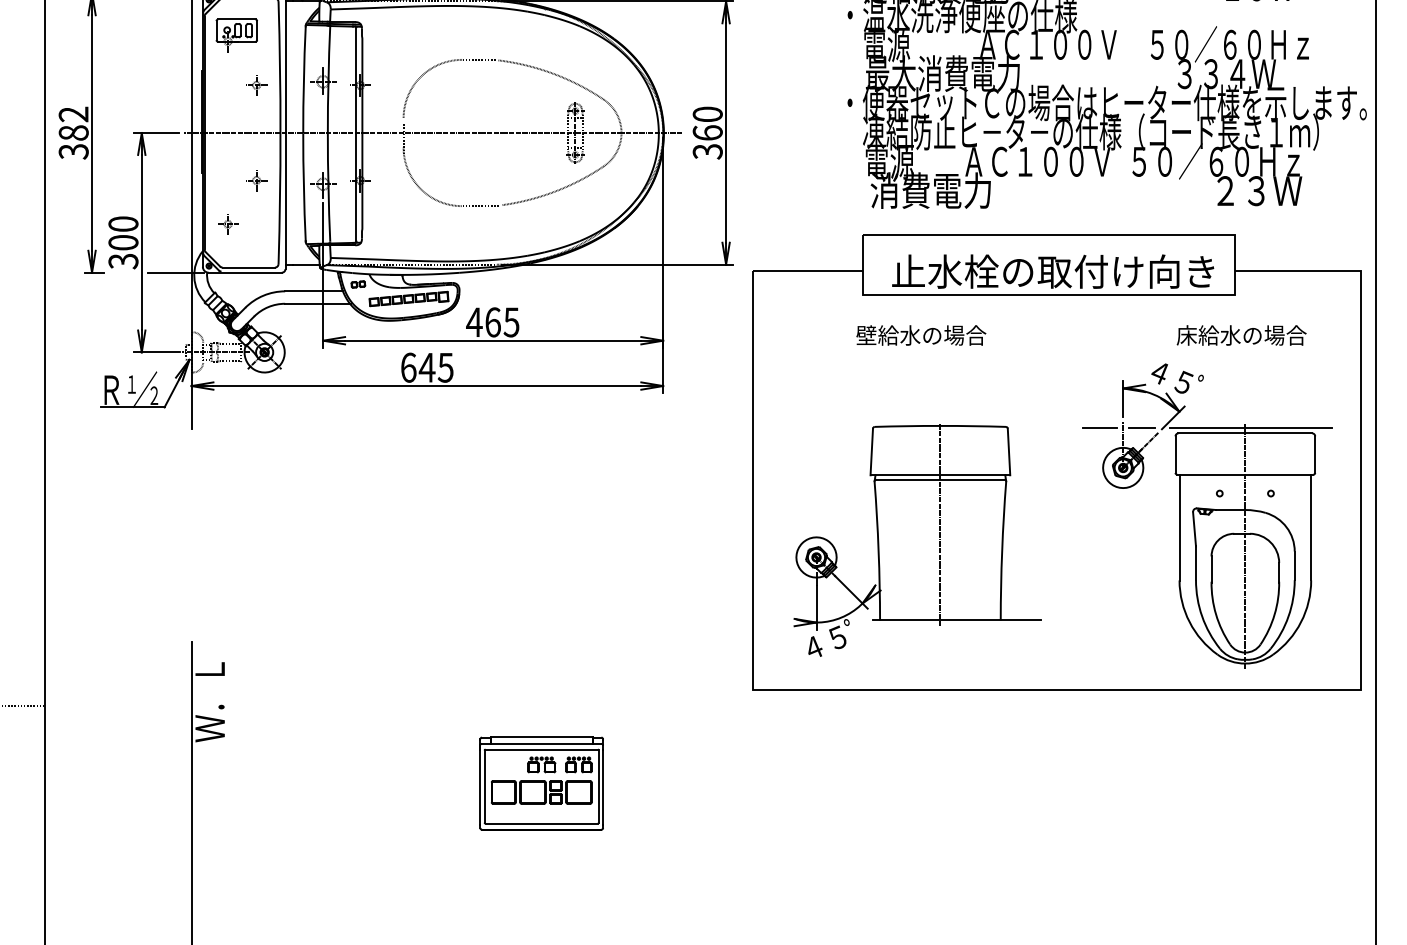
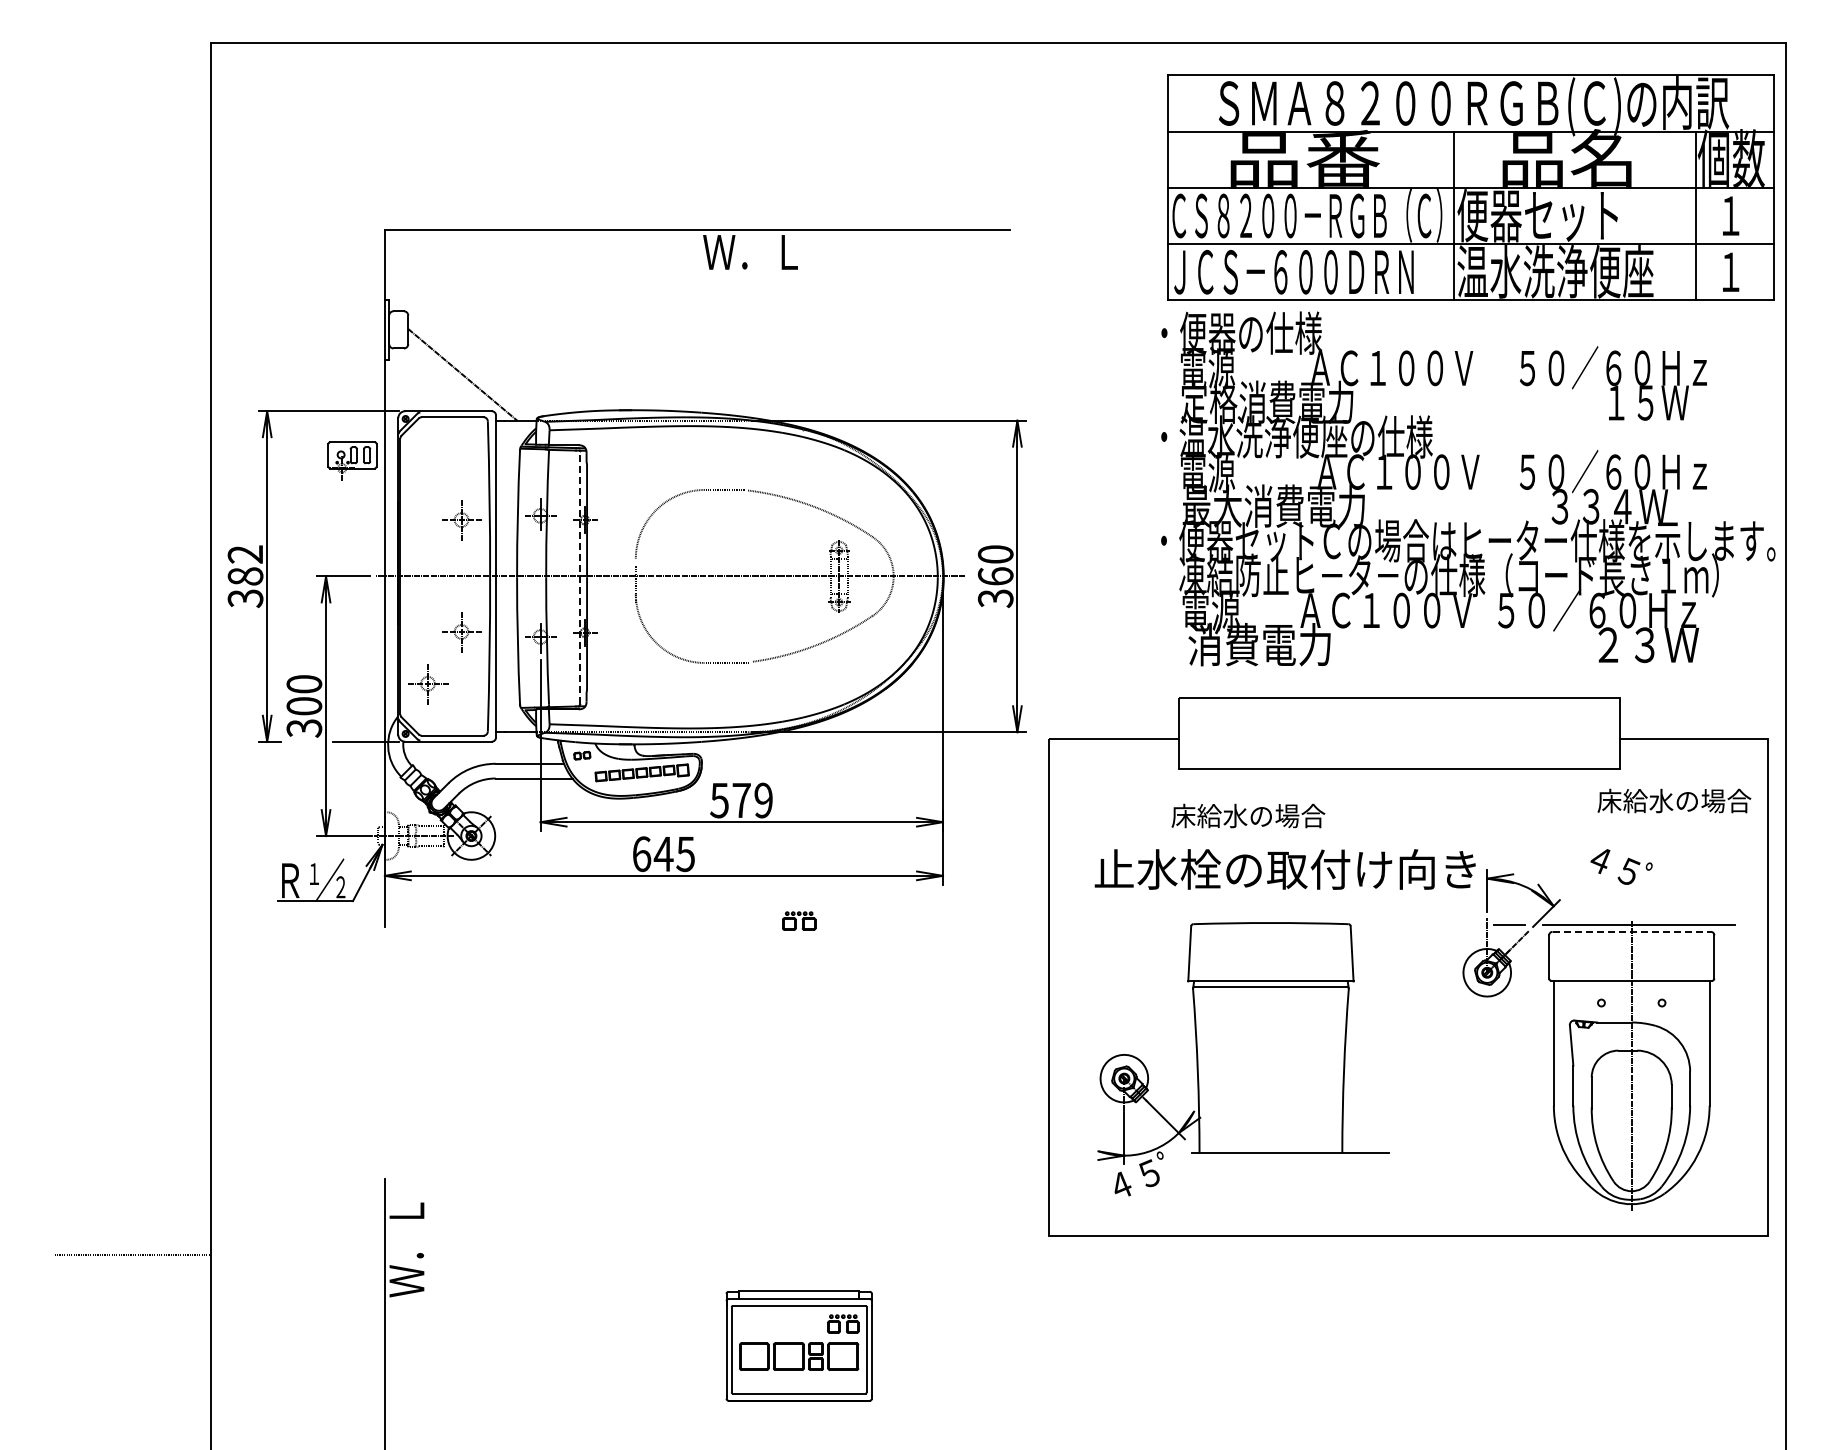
part: (236, 35) -> (352, 460), moved
part: (257, 85) -> (462, 520), size x1.6
line: (356, 133) -> (579, 577), solid -> dashed
part: (257, 181) -> (462, 633), size x1.6
part: (228, 225) -> (428, 685), size x1.6
text: (1052, 271) -> (1284, 869), moved
text: (492, 322) -> (740, 800), 465 -> 579
text: (866, 335) -> (1183, 815), 壁給水の場合 -> 床給水の場合
text: (1241, 335) -> (1674, 800), moved
text: (1177, 378) -> (1621, 866), moved
line: (1099, 428) -> (1459, 925), removed
line: (1246, 433) -> (1632, 931), solid -> dashed
line: (940, 524) -> (1270, 1039), removed
part: (541, 764) -> (799, 920), moved

